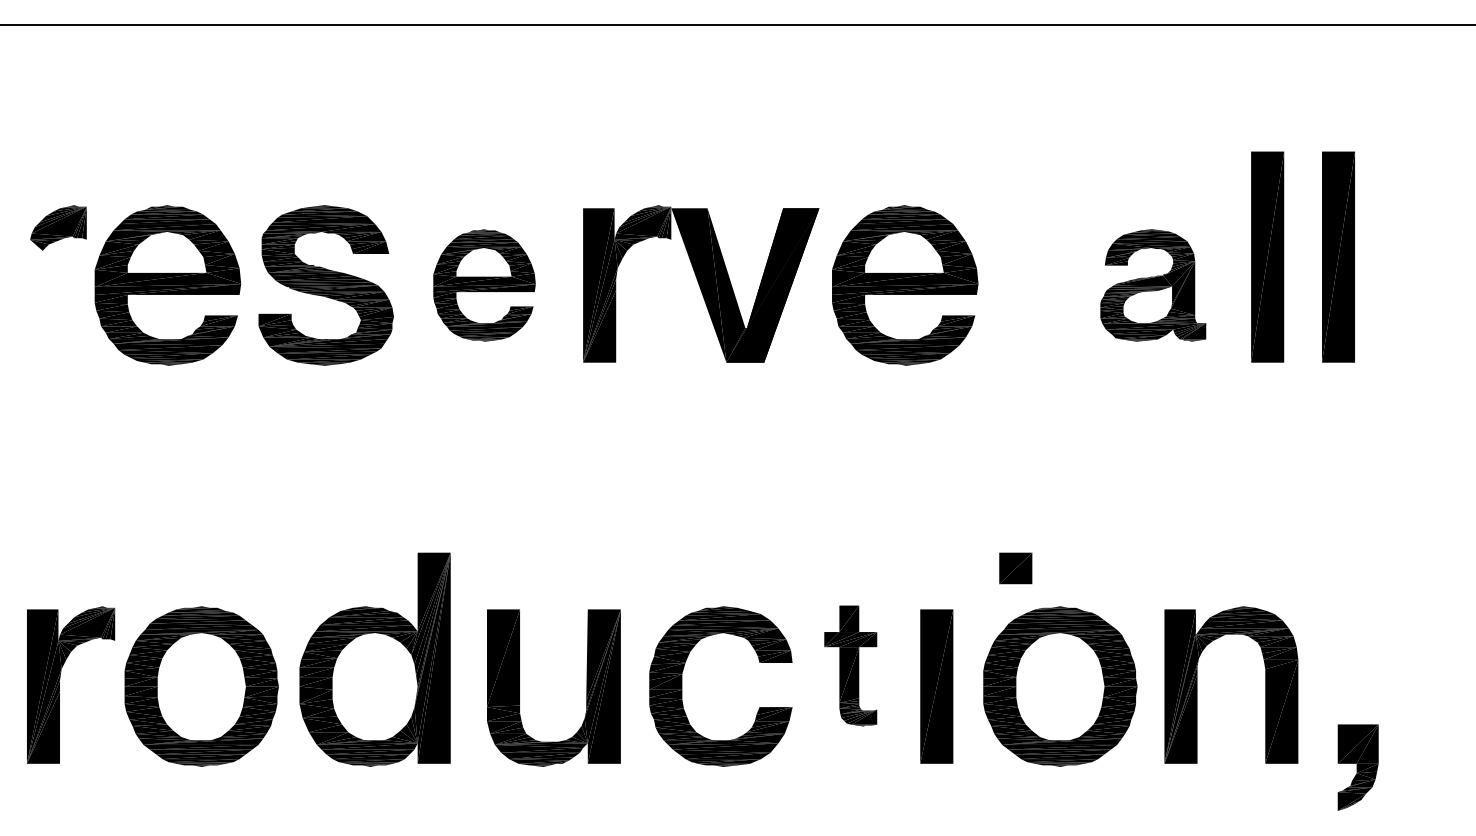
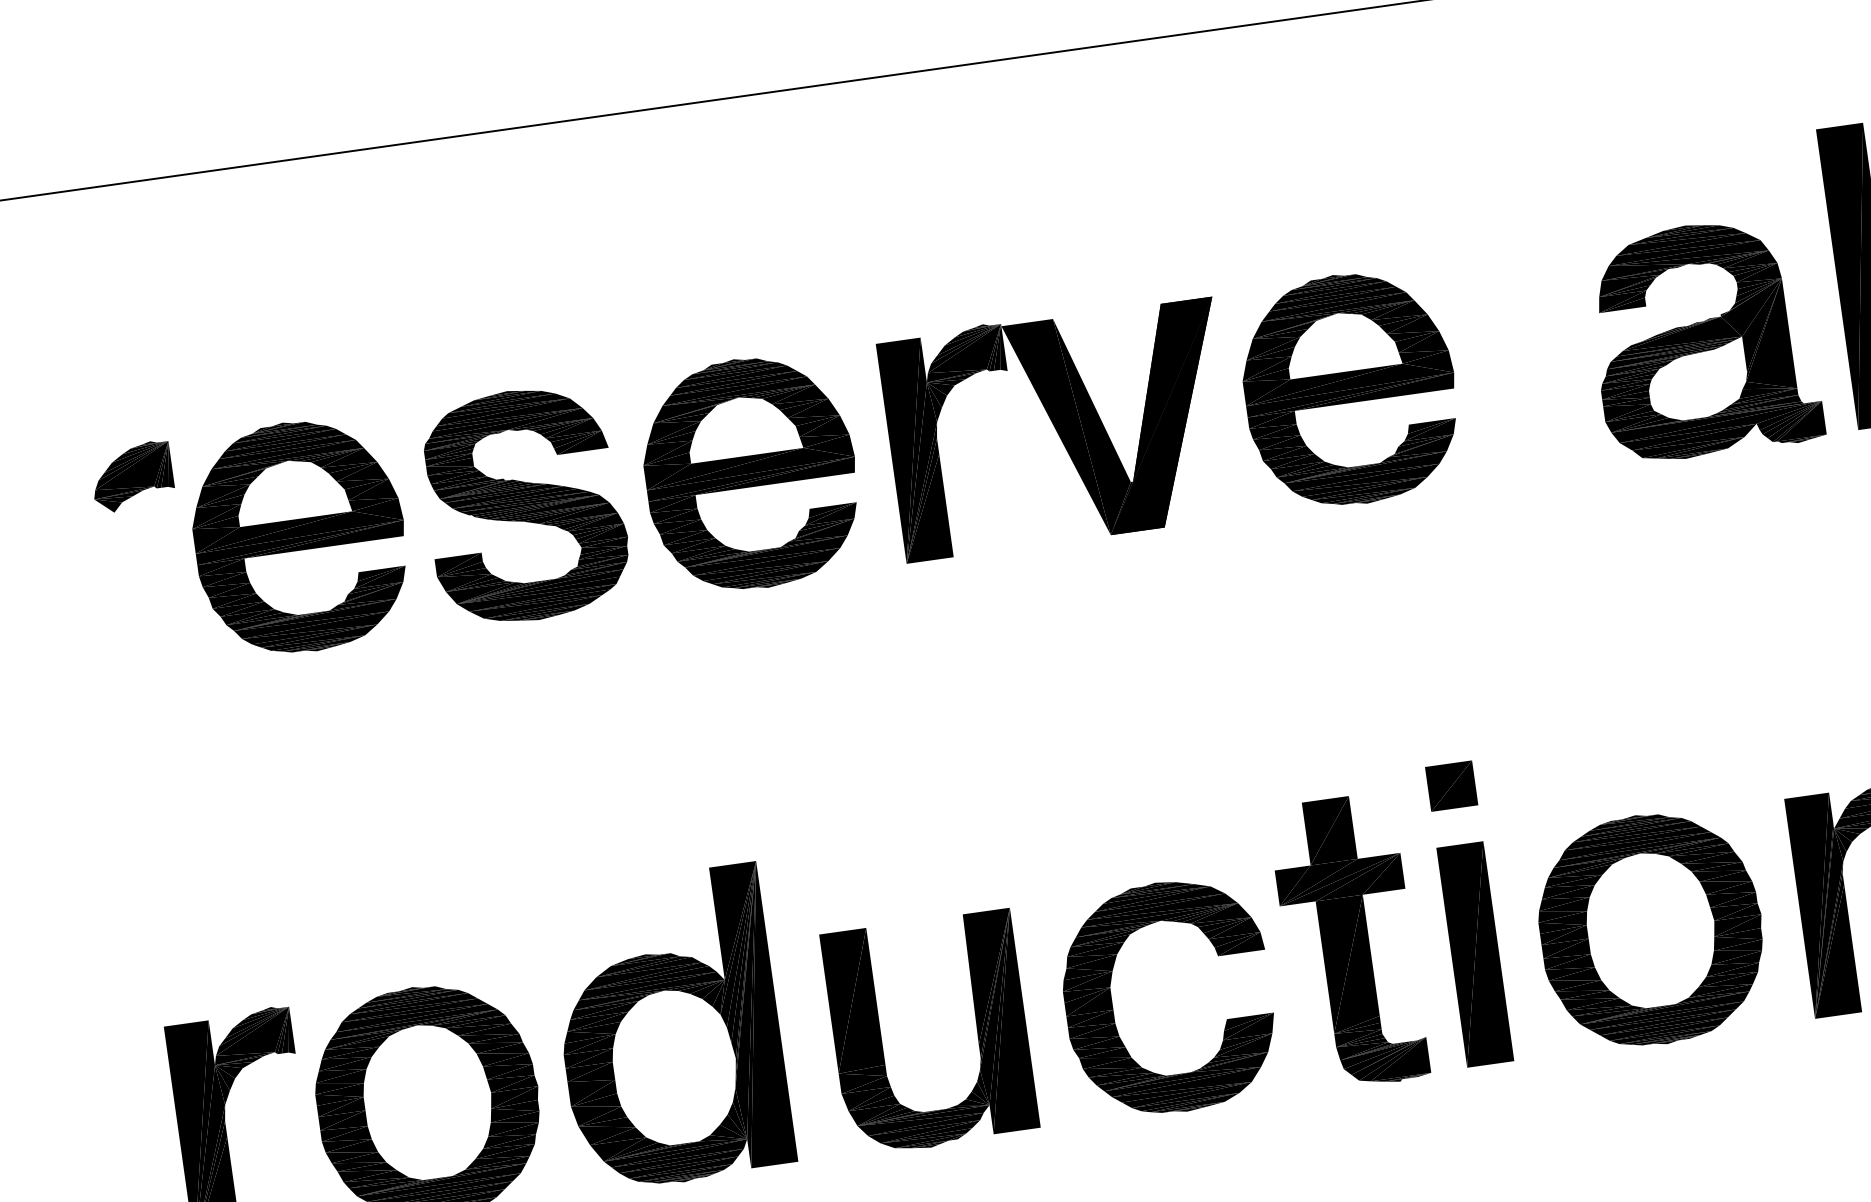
part: (484, 285) -> (750, 473), size x1.43
part: (1152, 285) -> (1702, 339), size x1.43
part: (1015, 568) -> (1451, 786), moved
part: (850, 665) -> (1348, 941), size x1.67

